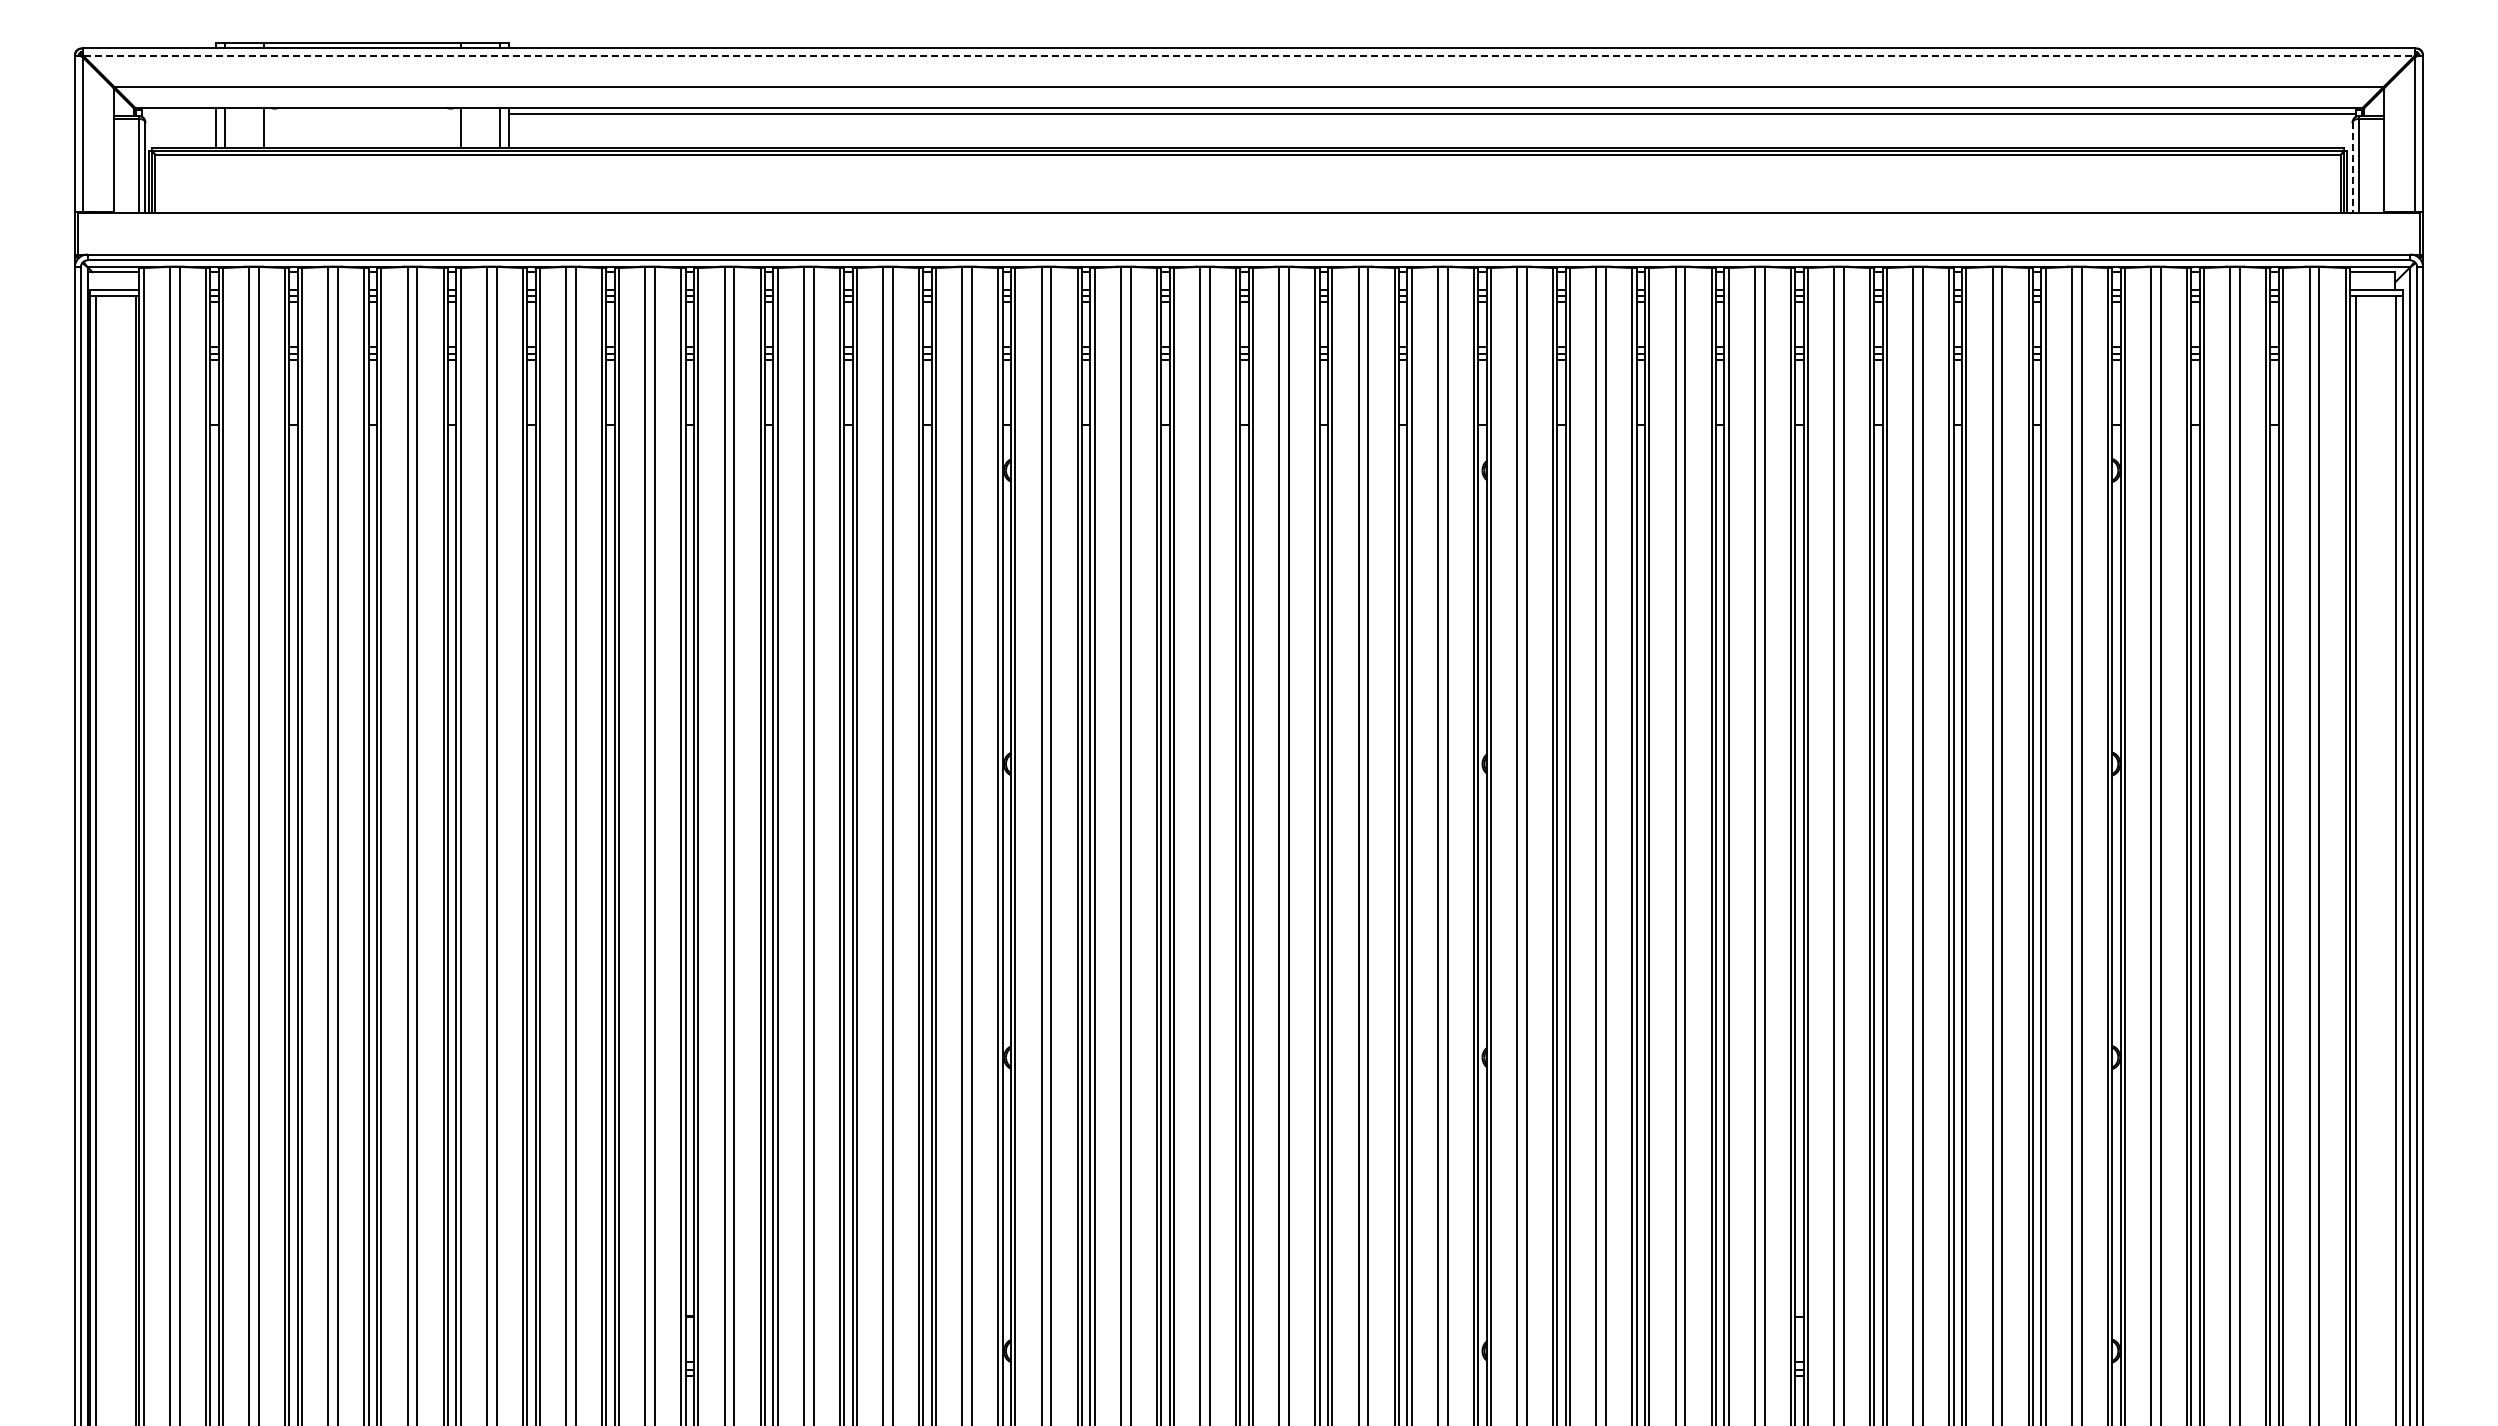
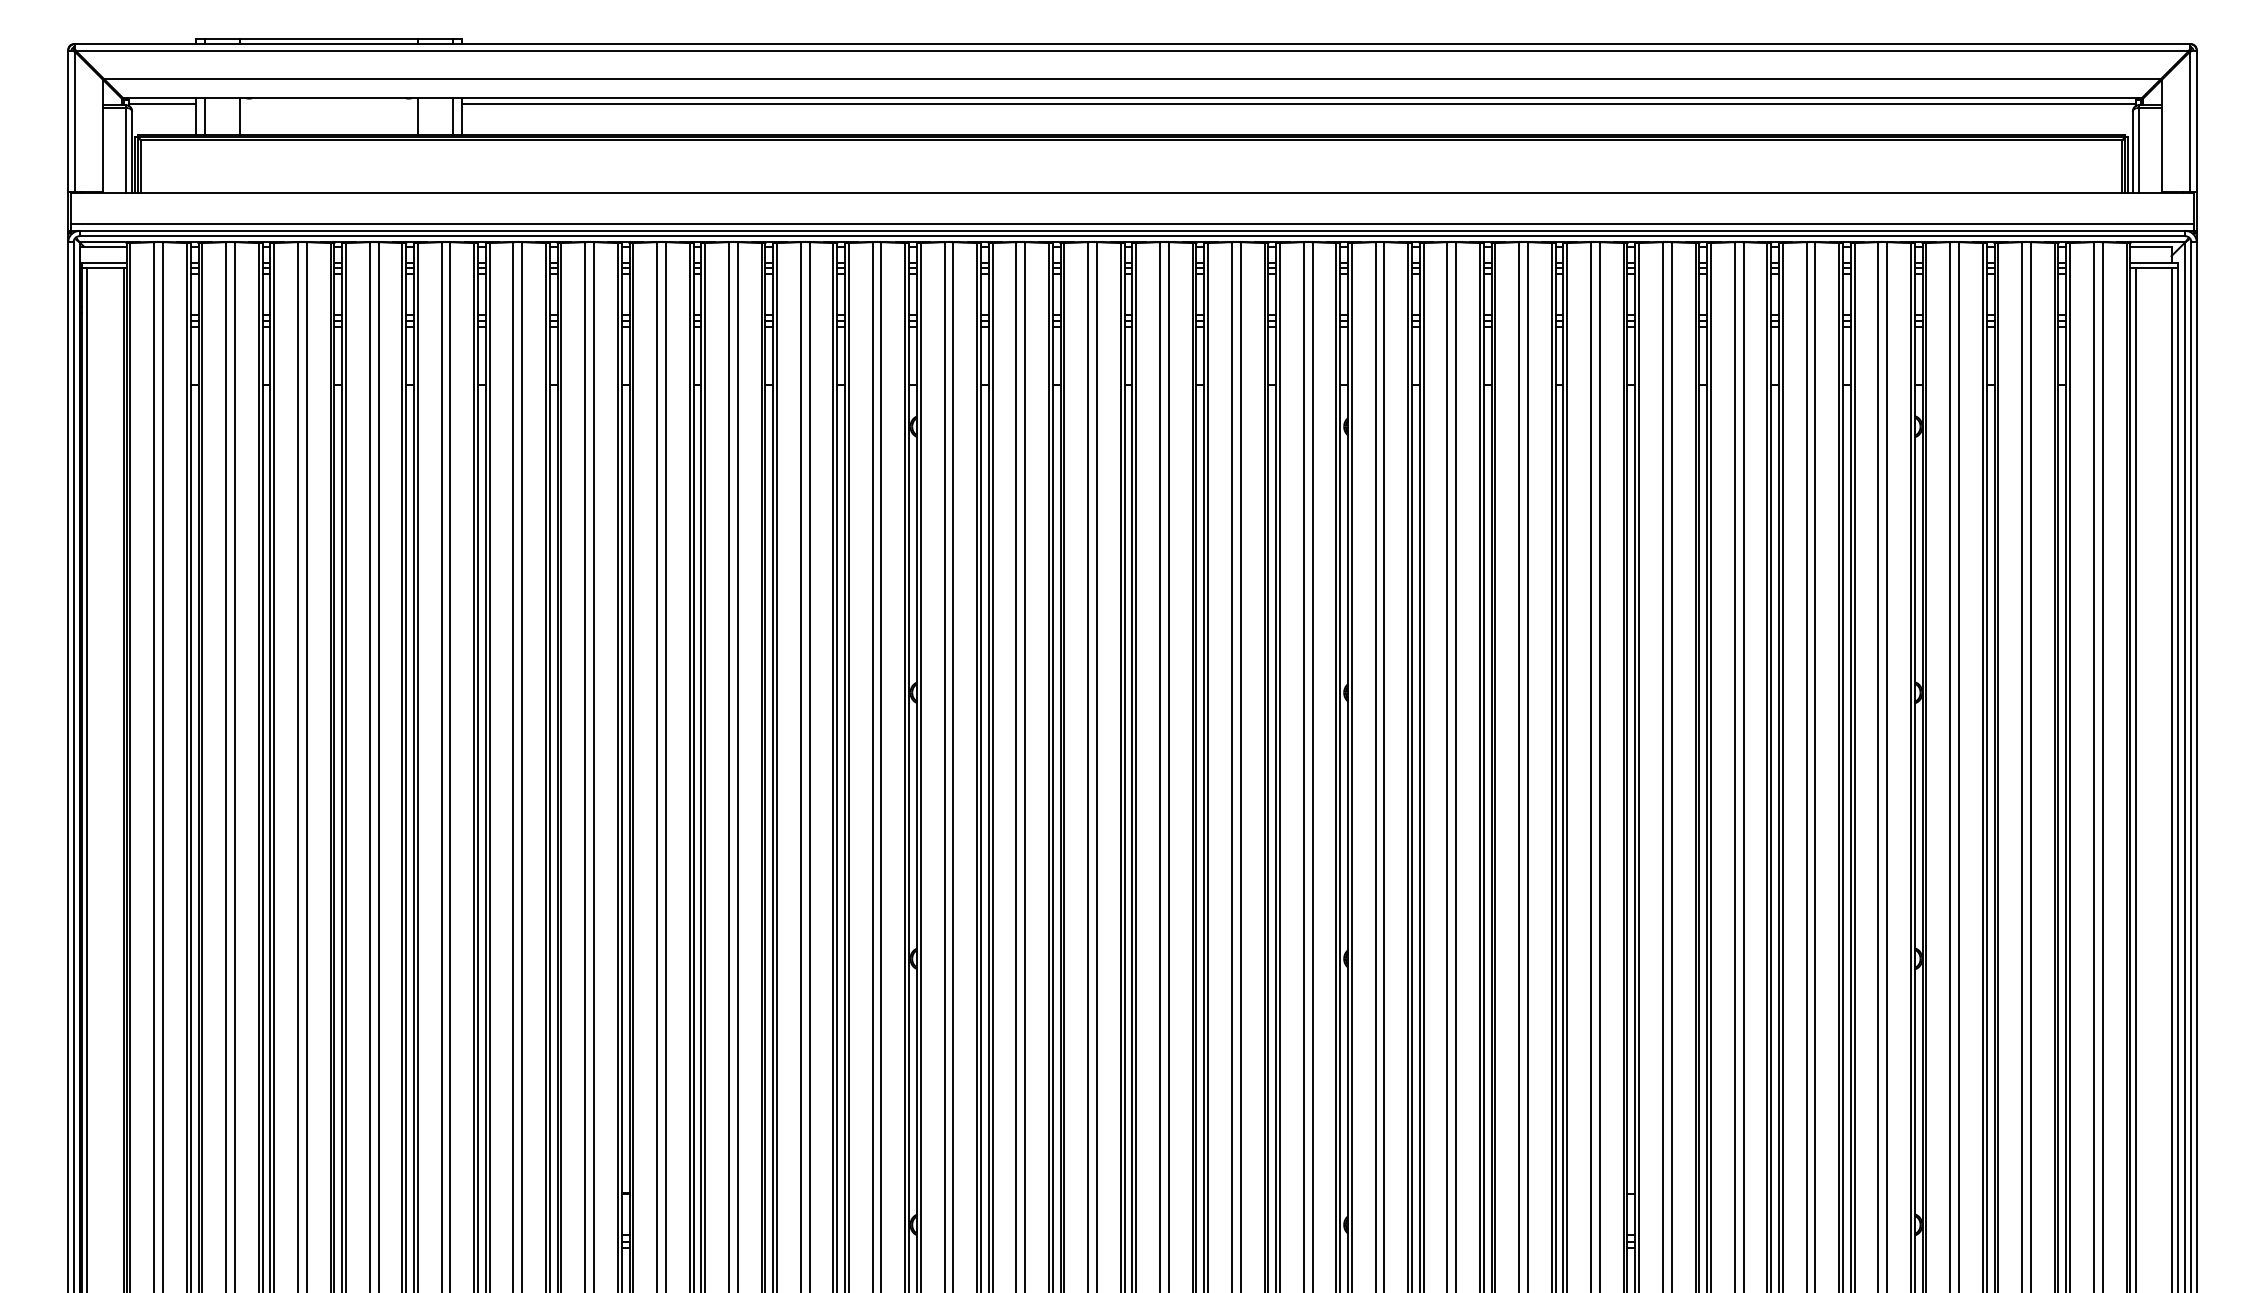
line: (1249, 56) -> (1132, 51), dashed -> solid
line: (178, 114) -> (162, 103), added
line: (2352, 168) -> (2132, 152), dashed -> solid
line: (1248, 246) -> (1132, 223), added

